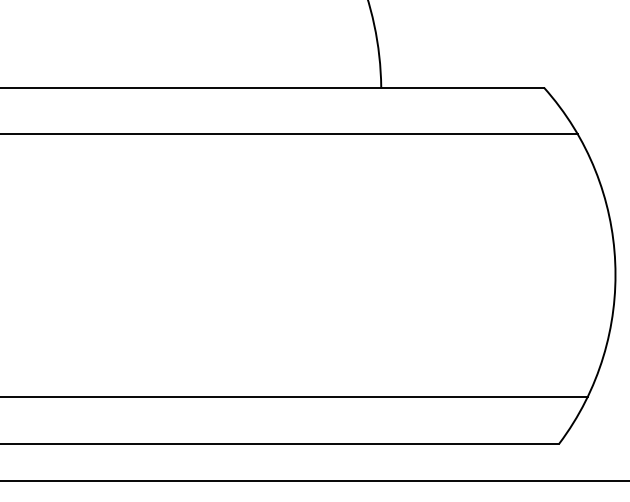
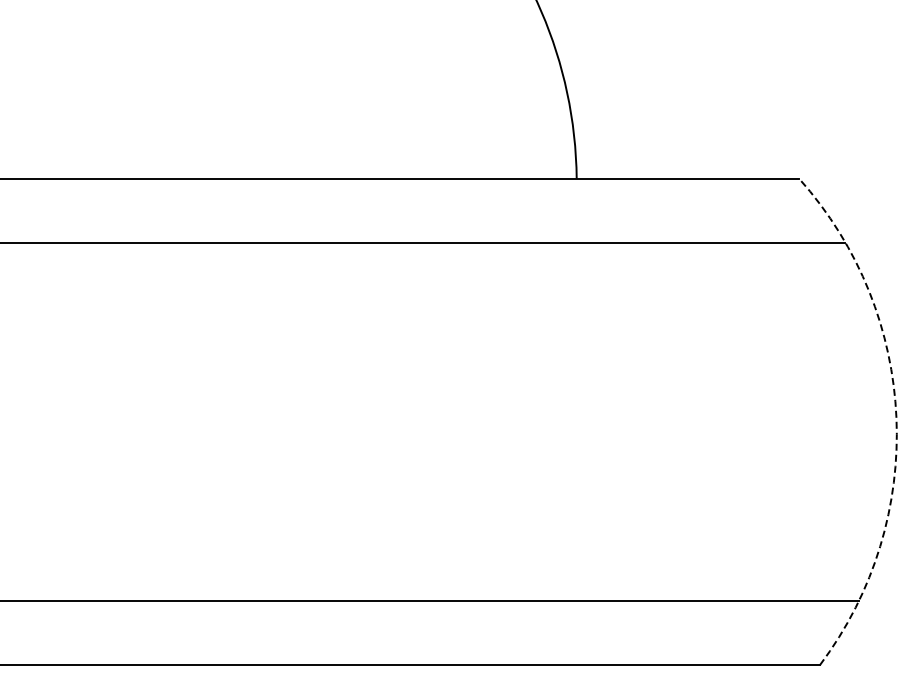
arc: (615, 263) -> (896, 418), solid -> dashed

